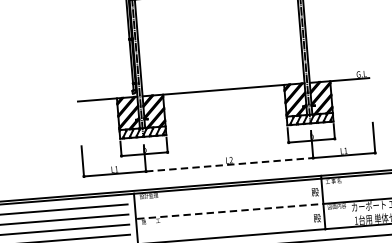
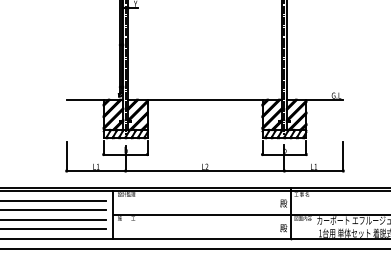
line: (230, 165) -> (205, 171), dashed -> solid
line: (230, 211) -> (202, 215), dashed -> solid

